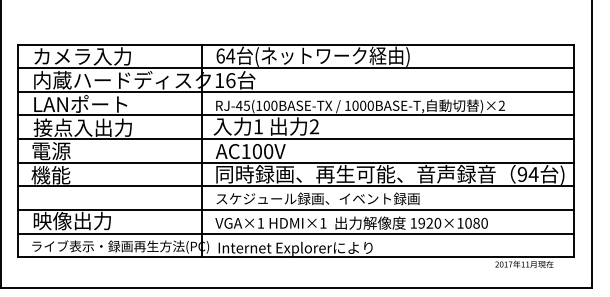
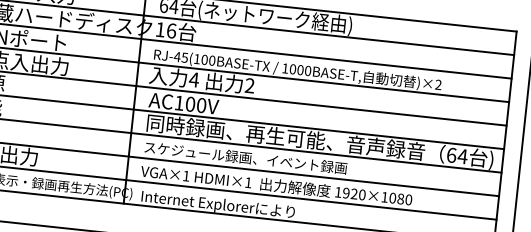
text: (258, 126) -> (194, 79), 1 -> 4
text: (522, 174) -> (451, 155), 94 -> 64

